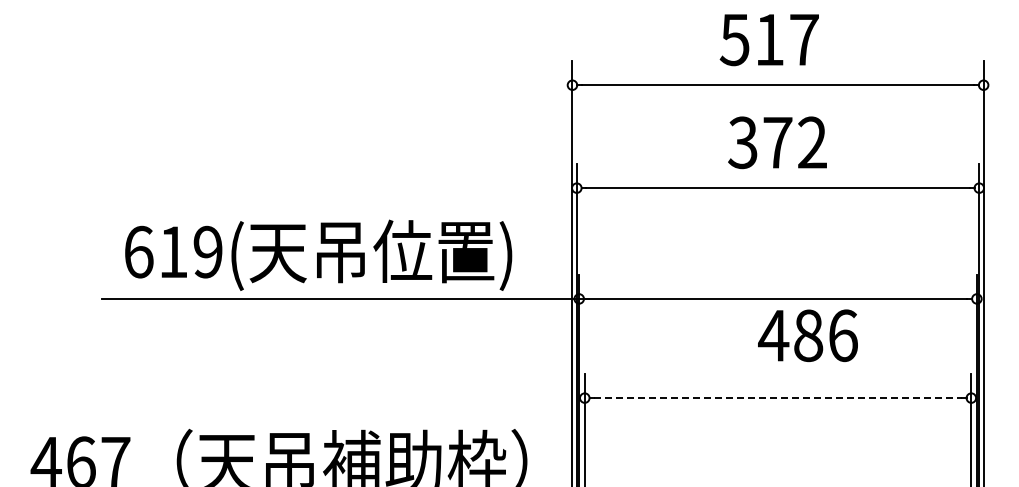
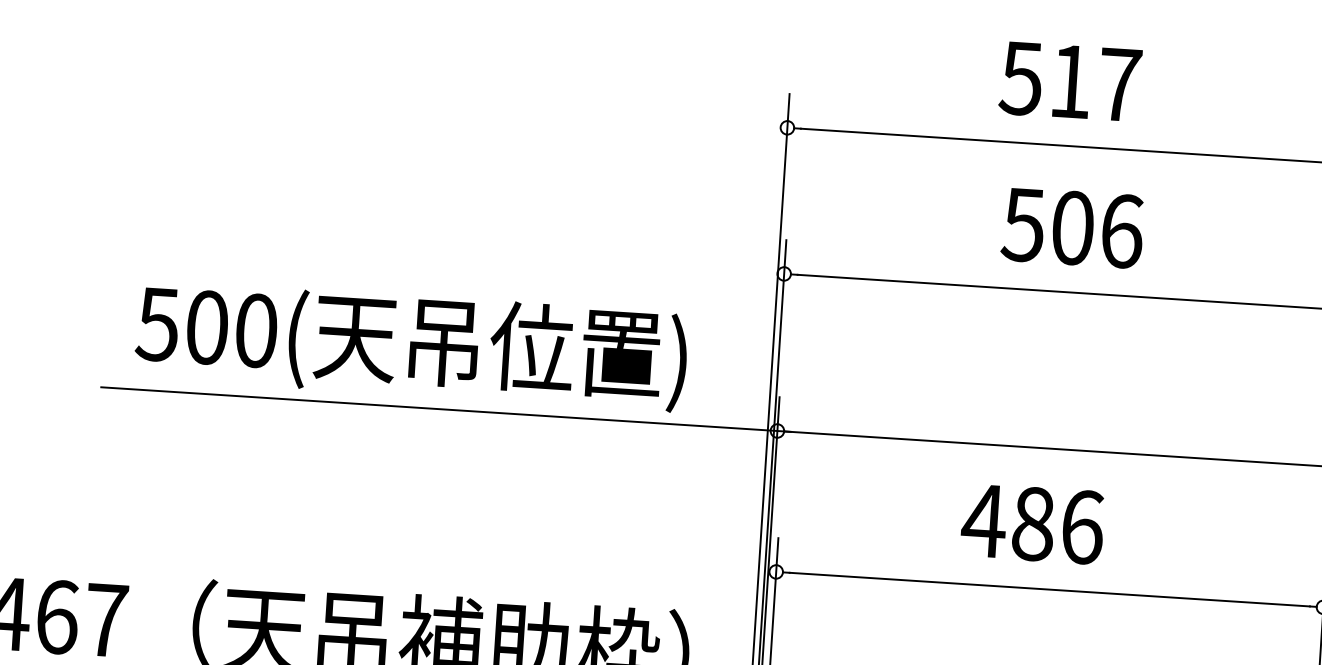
text: (777, 142) -> (1072, 227), 372 -> 506
text: (172, 251) -> (205, 326), 619( -> 500(
text: (807, 335) -> (1031, 523), moved
line: (778, 398) -> (1050, 590), dashed -> solid

